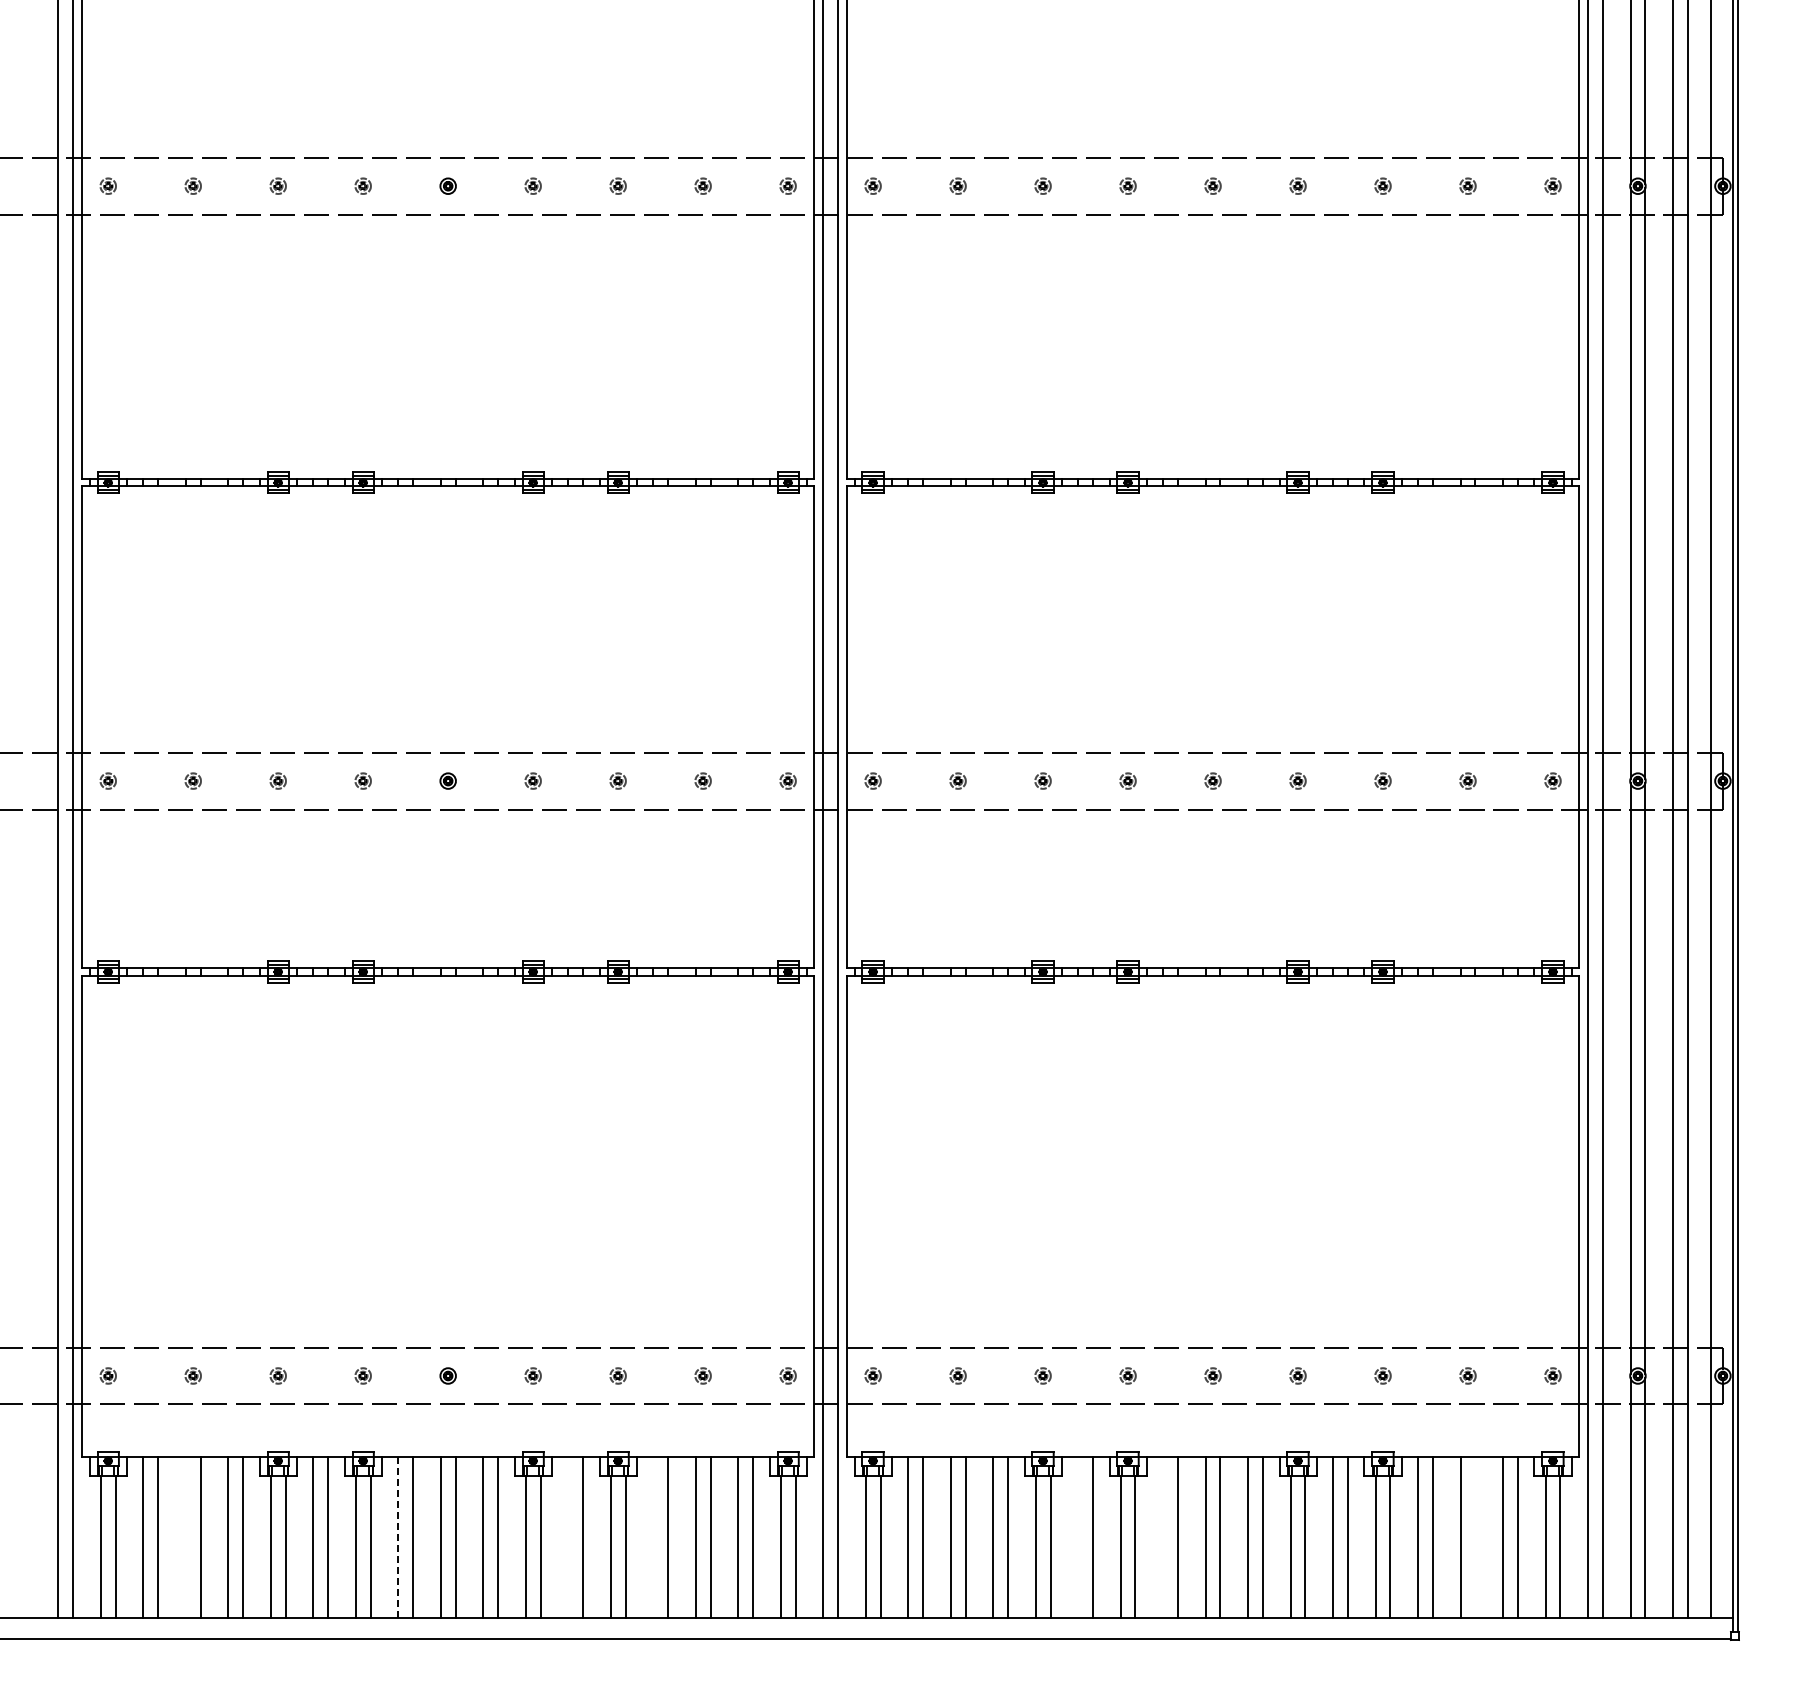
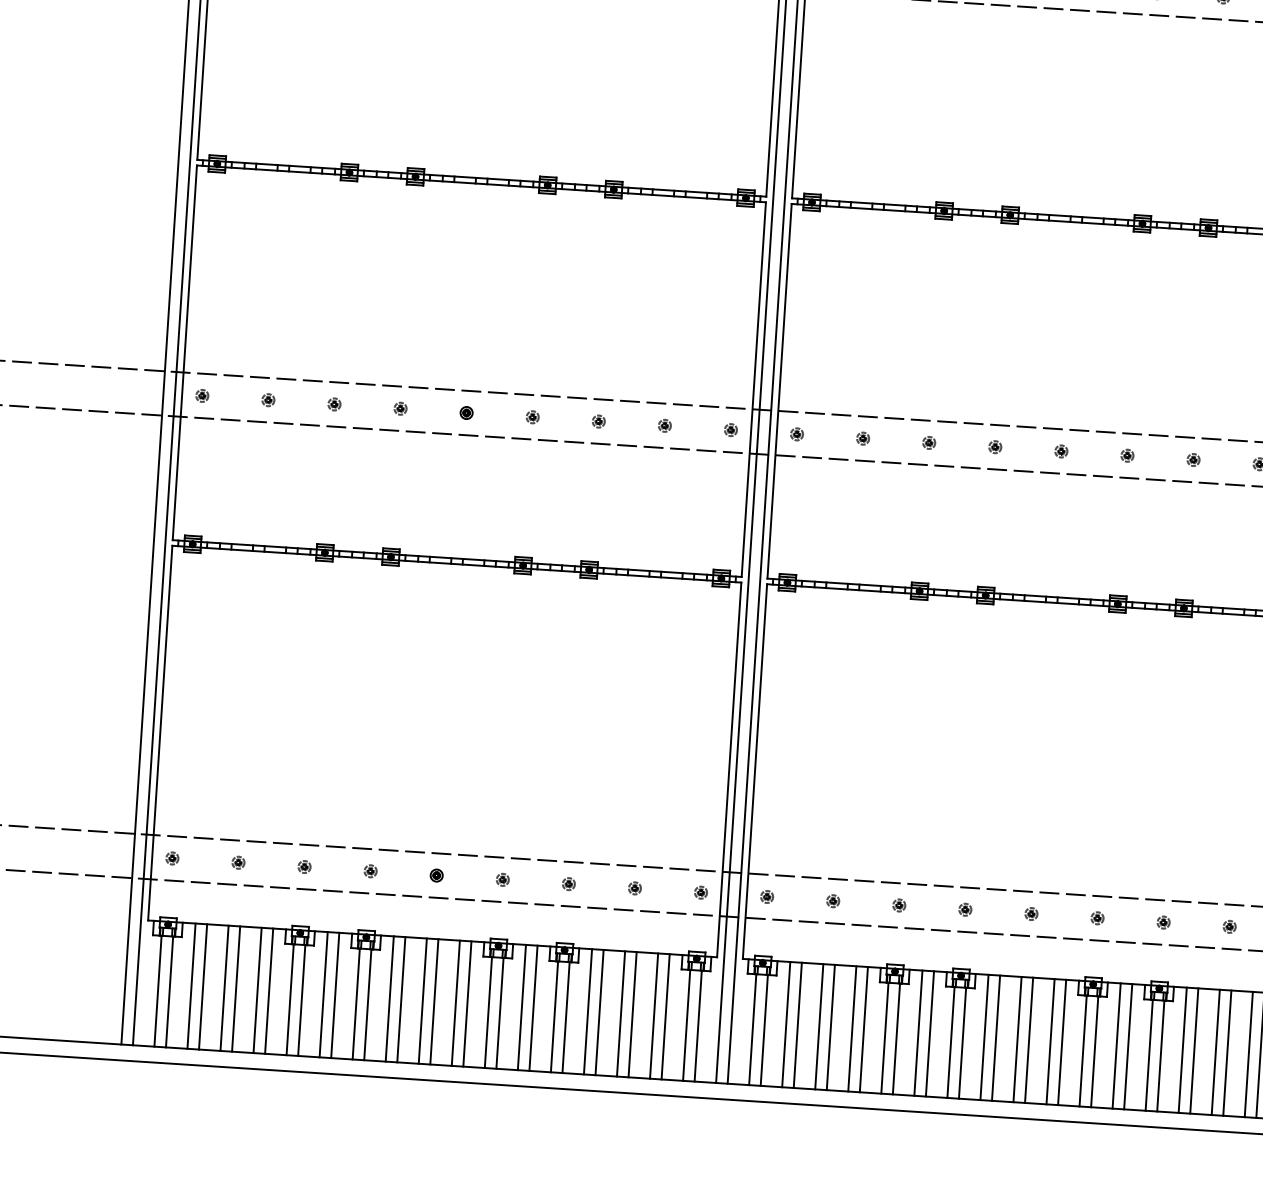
line: (185, 1537) -> (224, 987), added
line: (398, 1537) -> (389, 998), dashed -> solid
line: (568, 1537) -> (522, 1007), added
line: (653, 1537) -> (588, 1011), added
line: (1078, 1537) -> (918, 1032), added
line: (1163, 1537) -> (984, 1037), added
line: (1475, 1537) -> (1227, 1052), added

